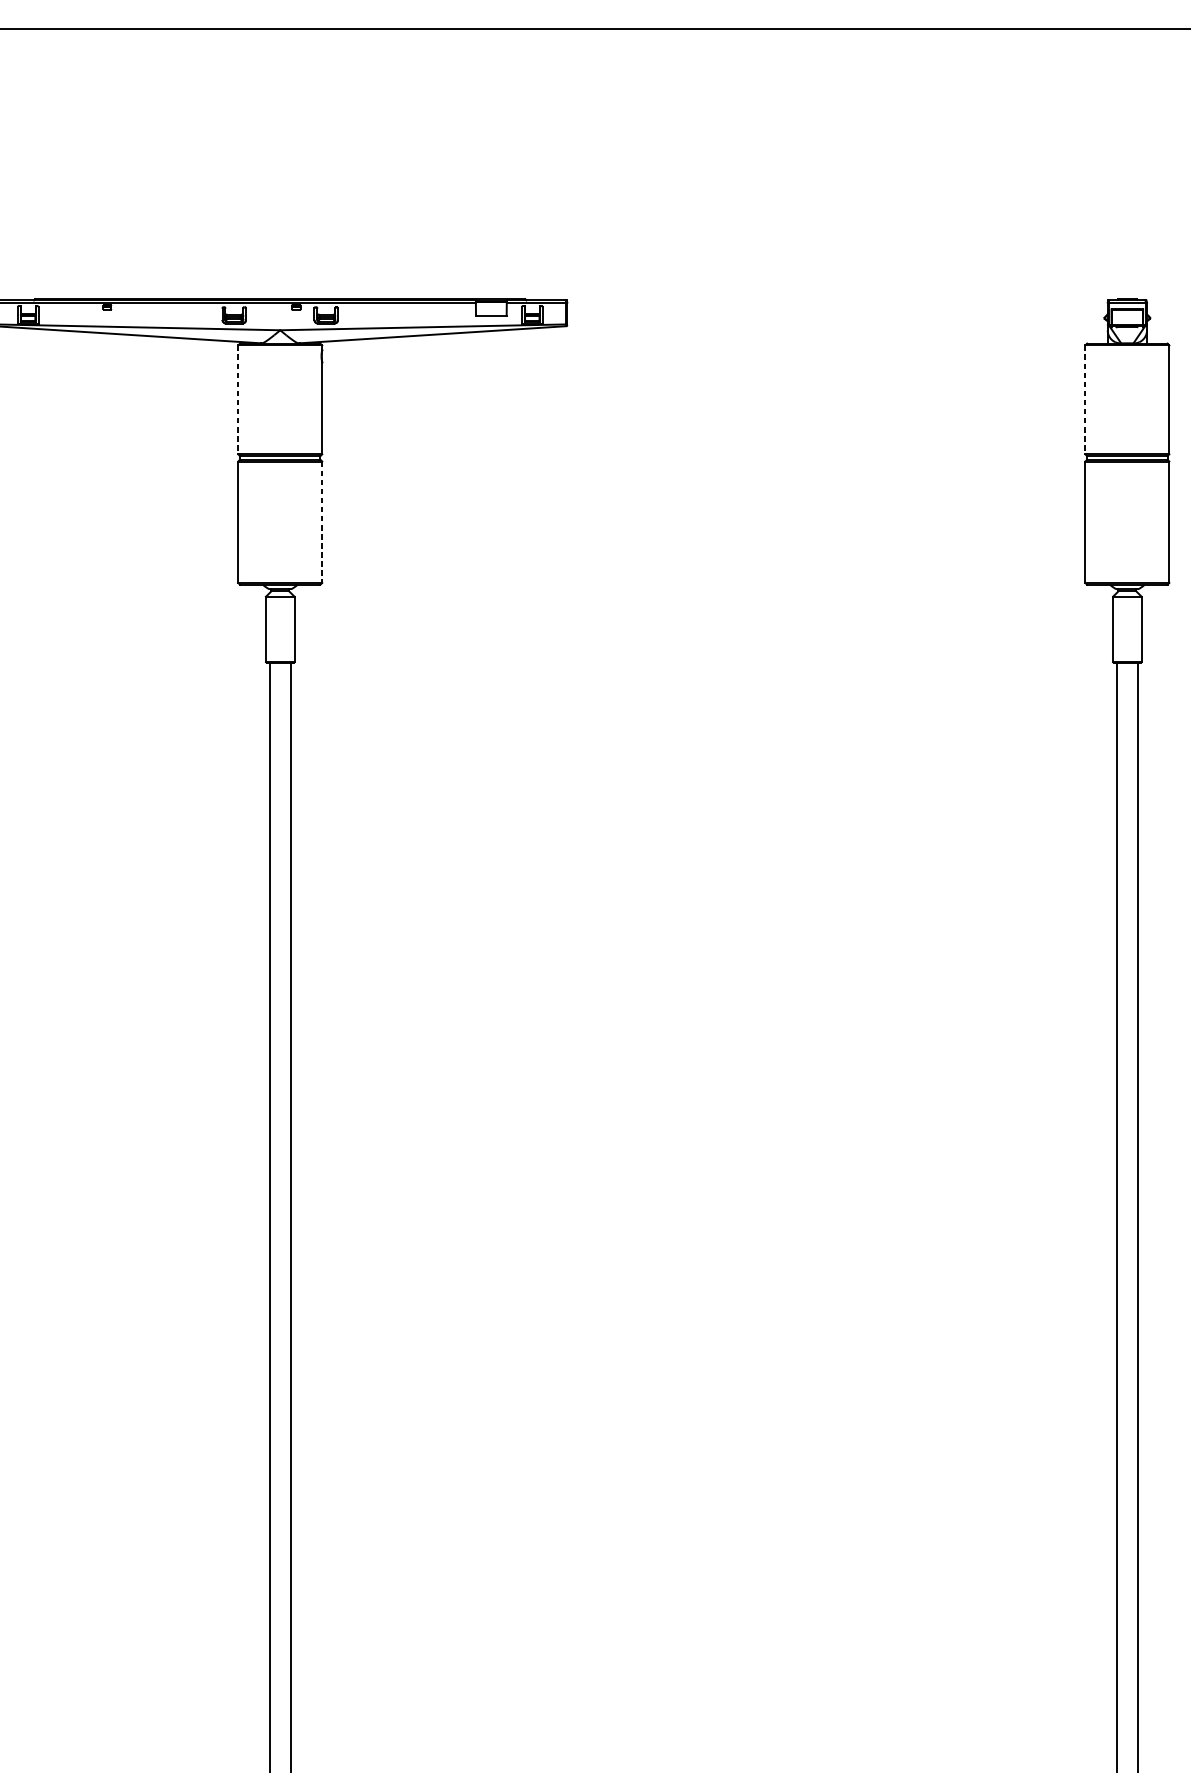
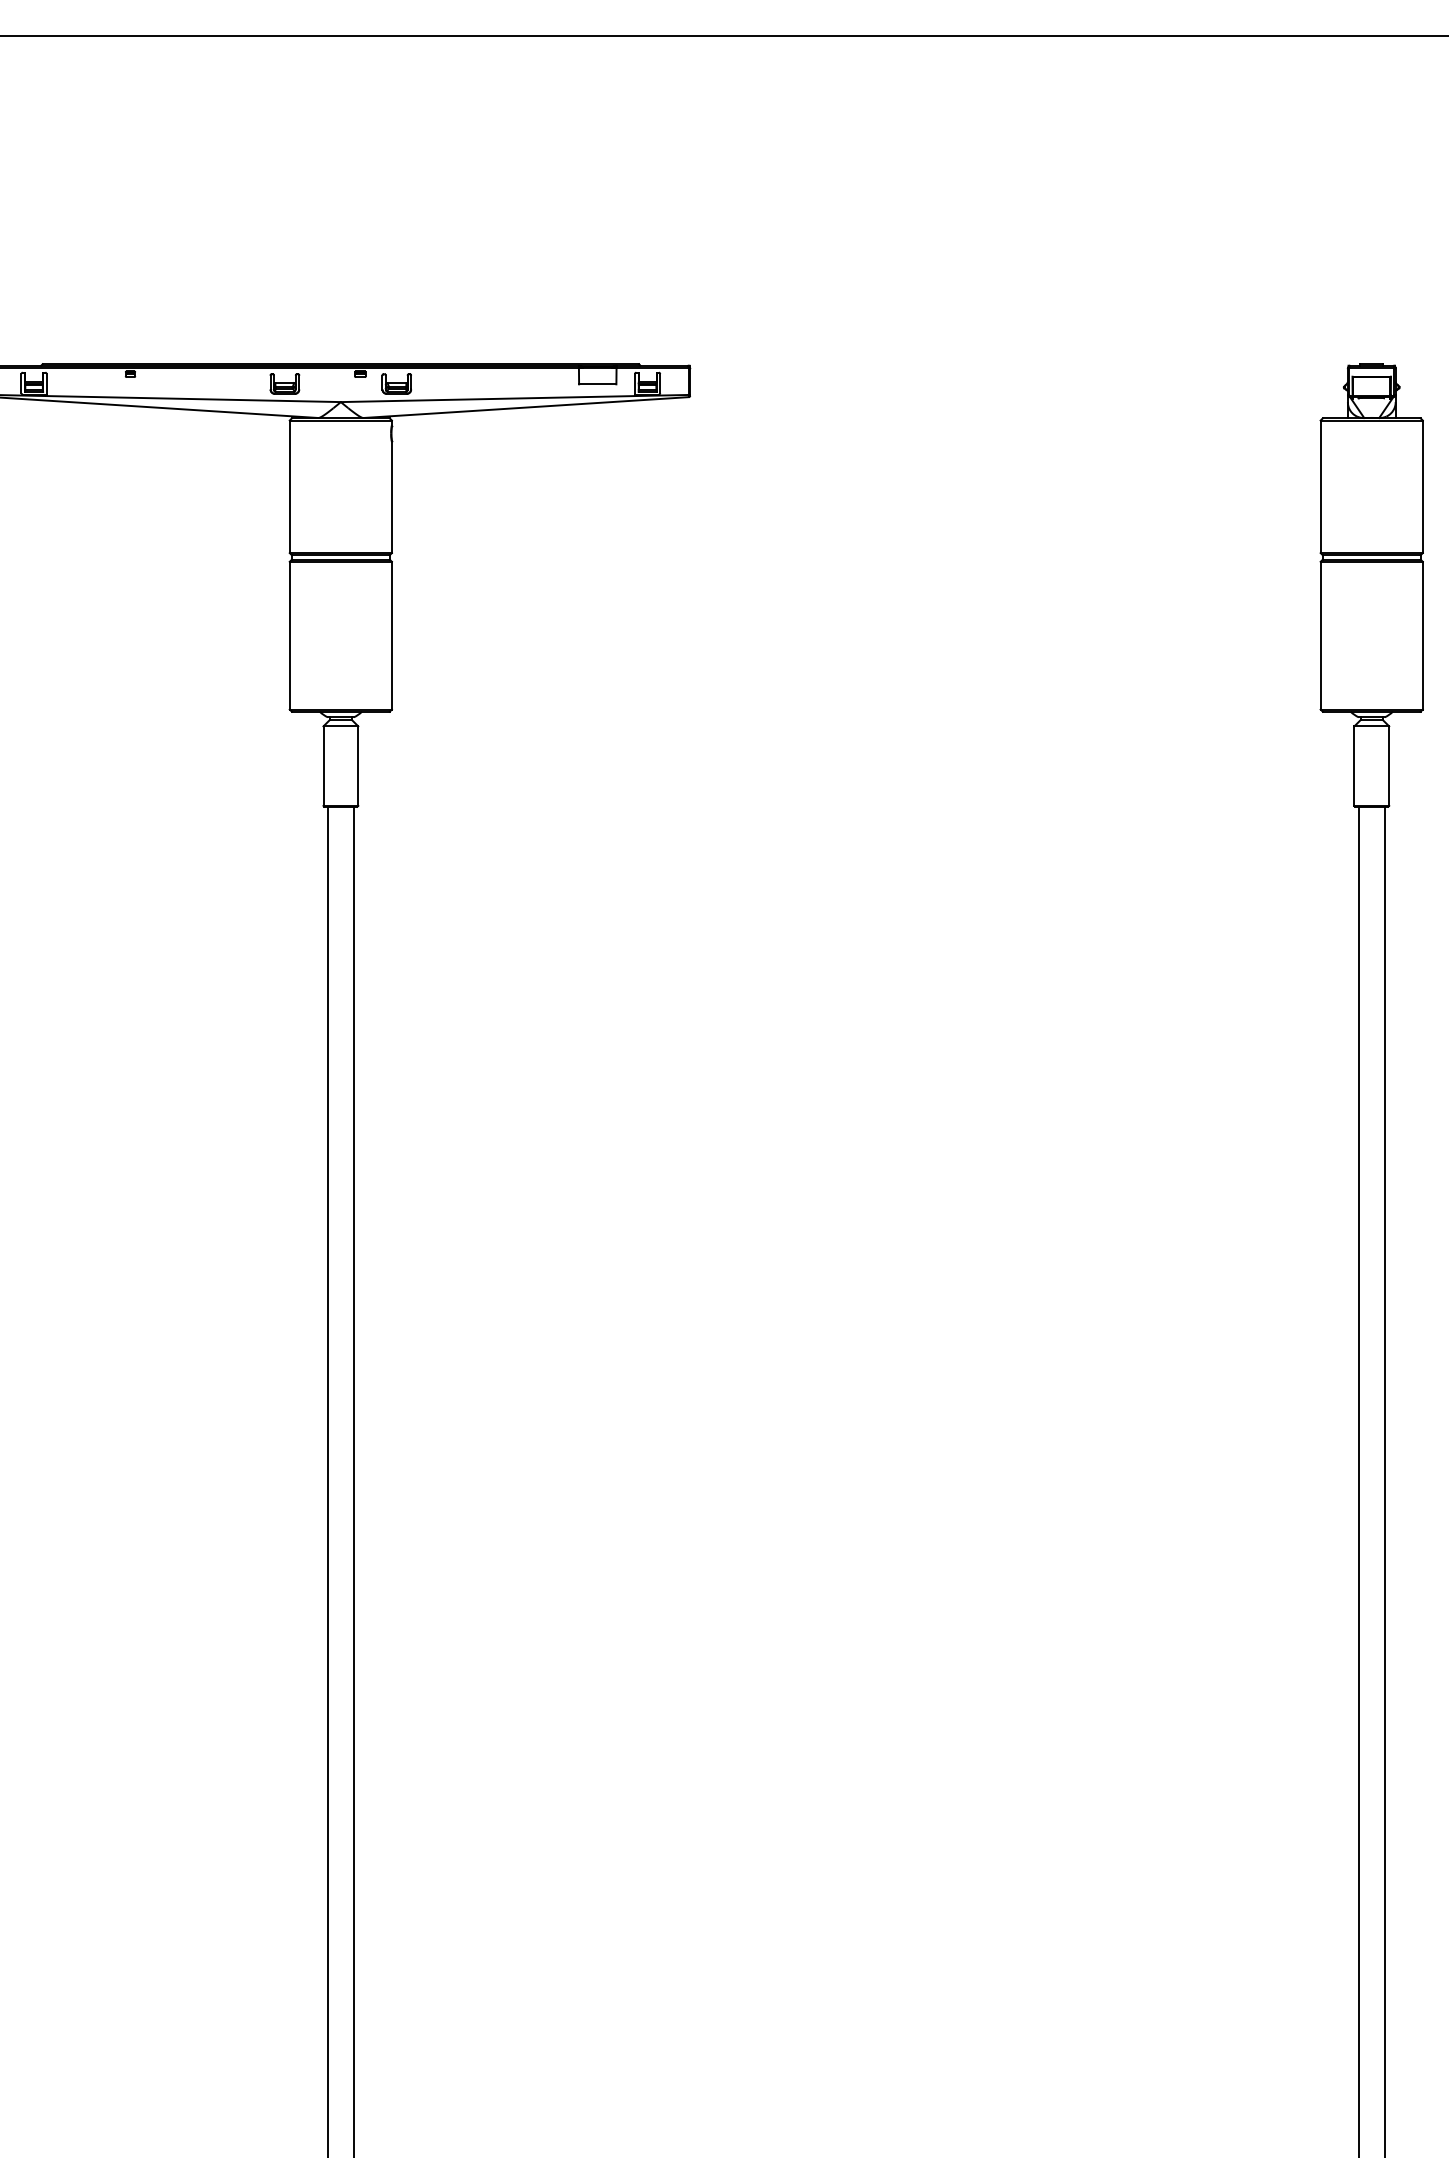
line: (238, 400) -> (289, 487), dashed -> solid
line: (1085, 400) -> (1320, 487), dashed -> solid
line: (321, 522) -> (391, 635), dashed -> solid

